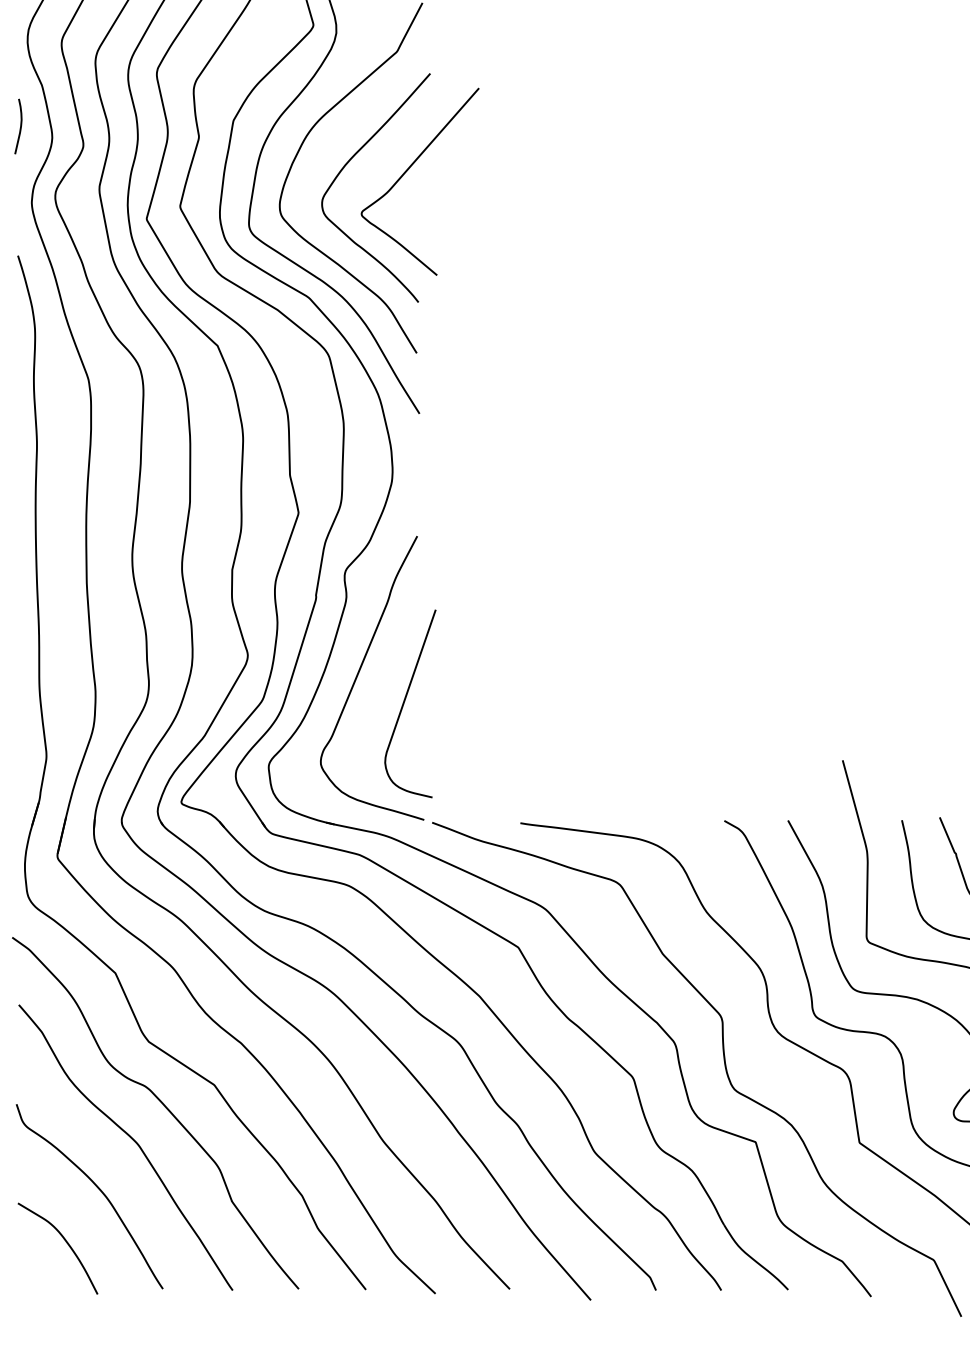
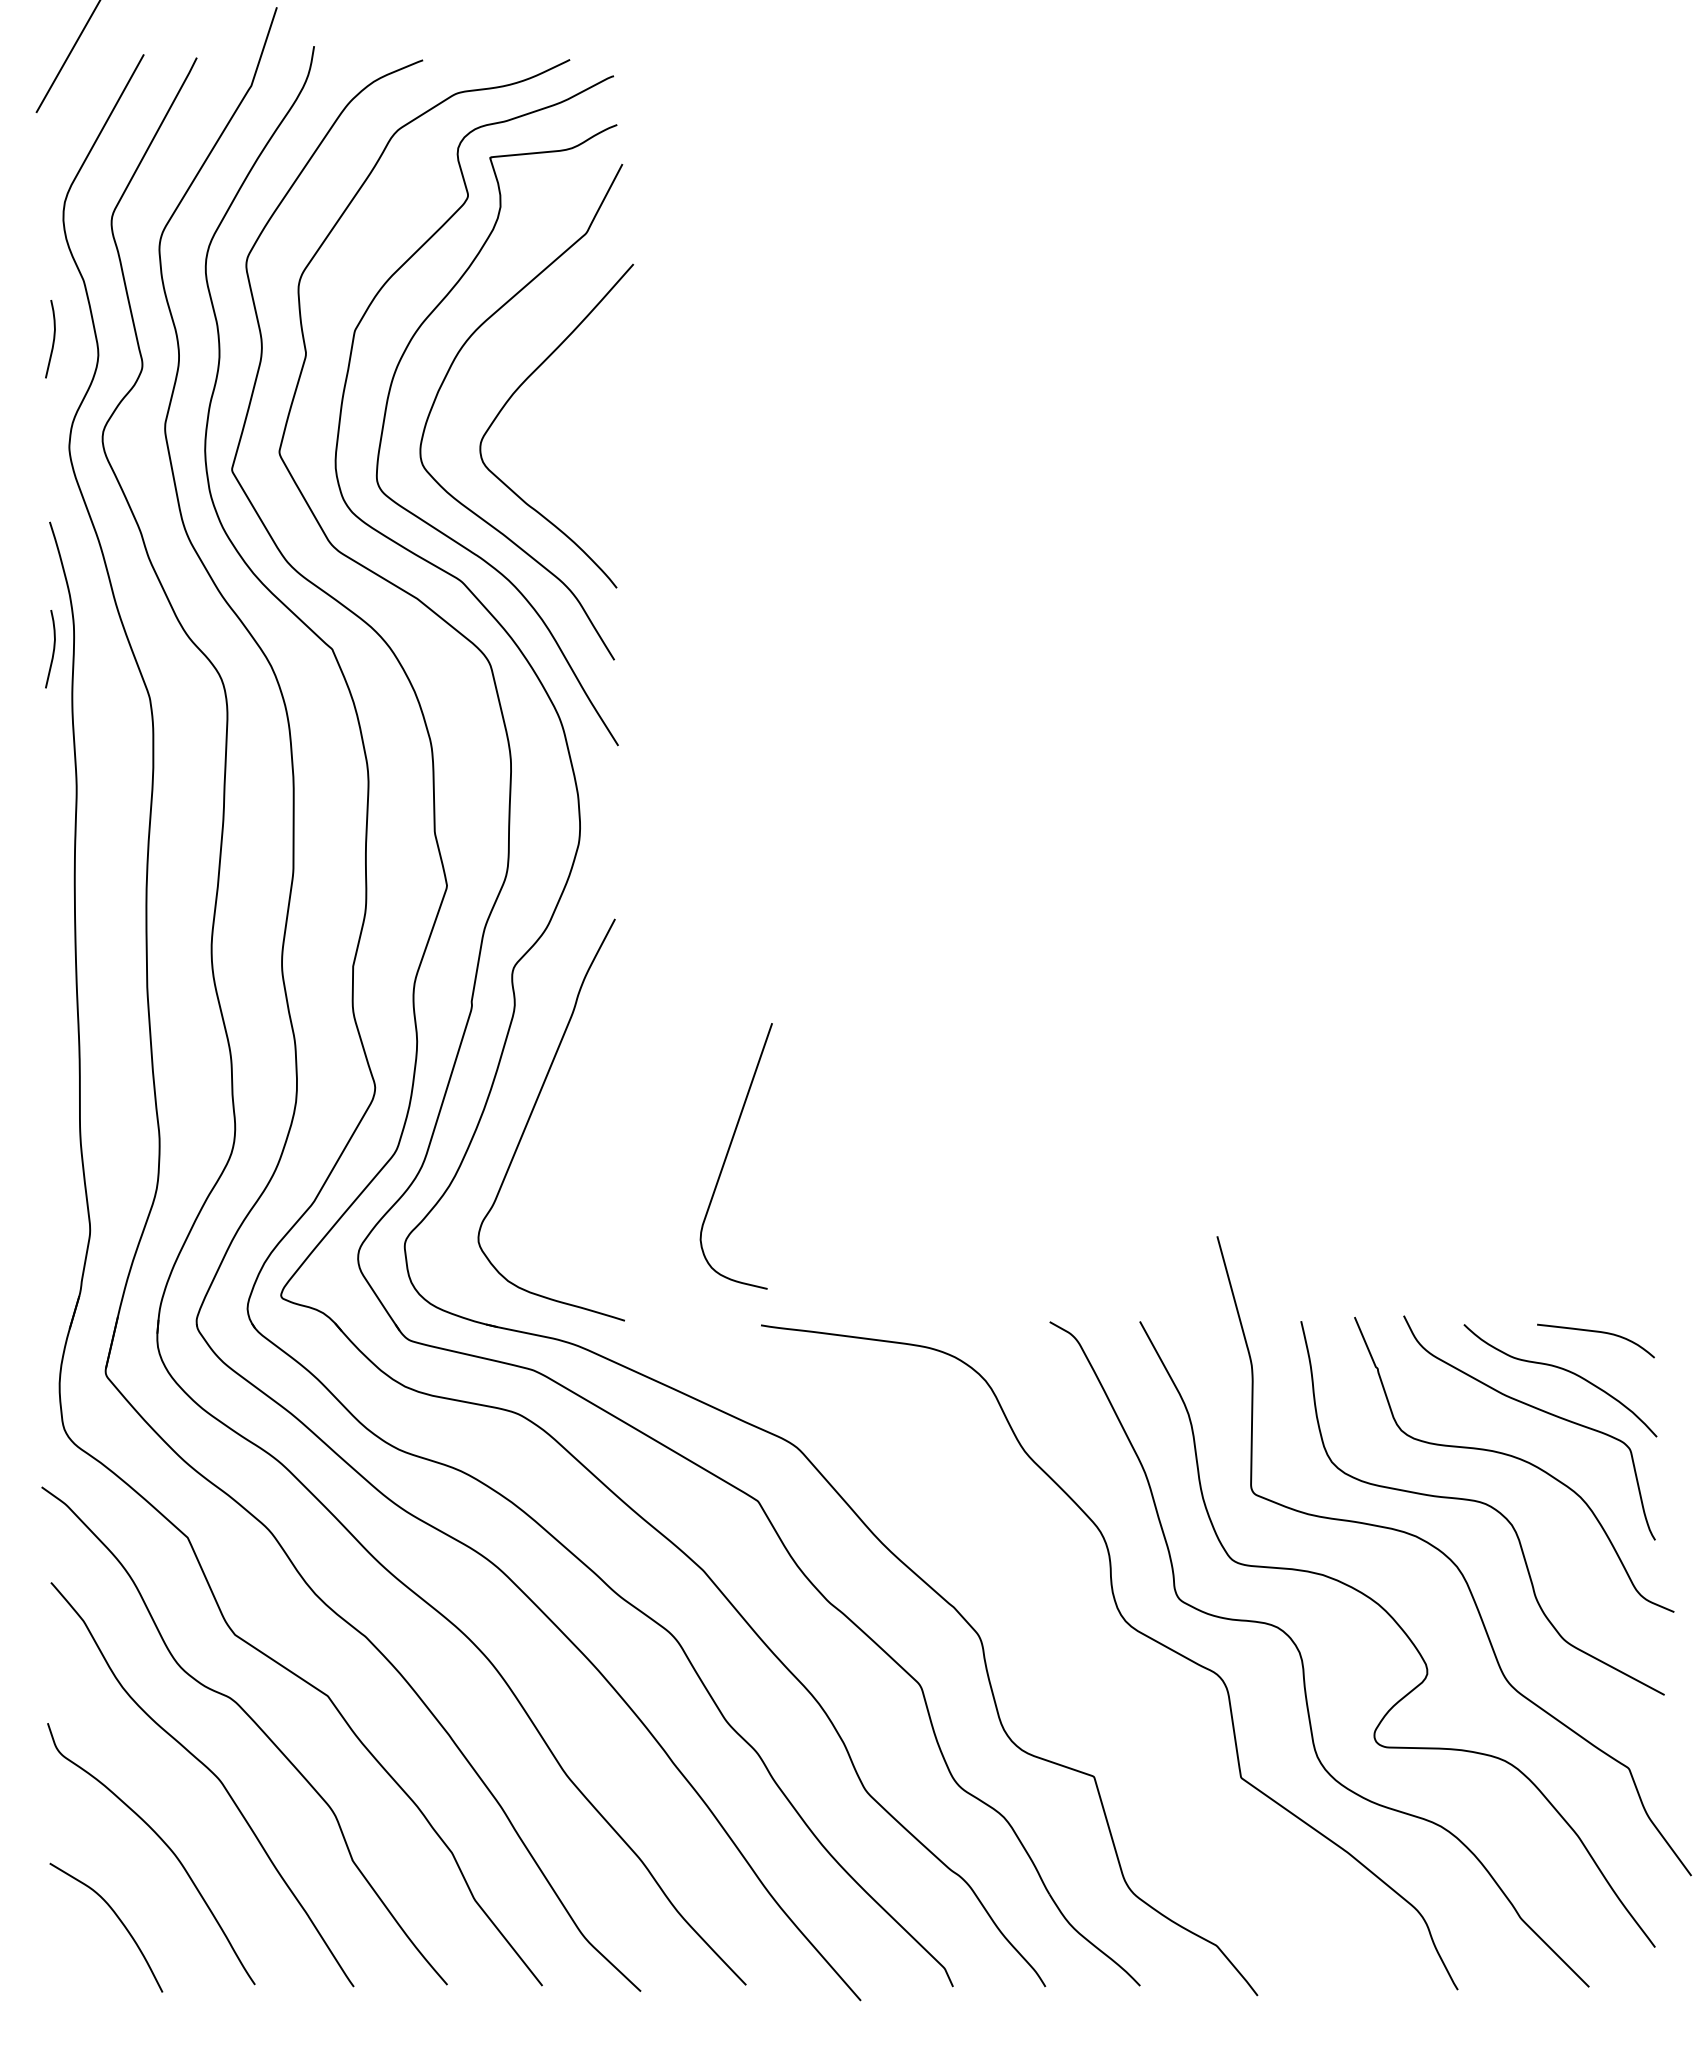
curve: (408, 169) -> (602, 400), removed
curve: (19, 347) -> (52, 651), added
curve: (404, 701) -> (728, 1153), moved
curve: (724, 1063) -> (1049, 1665), removed

